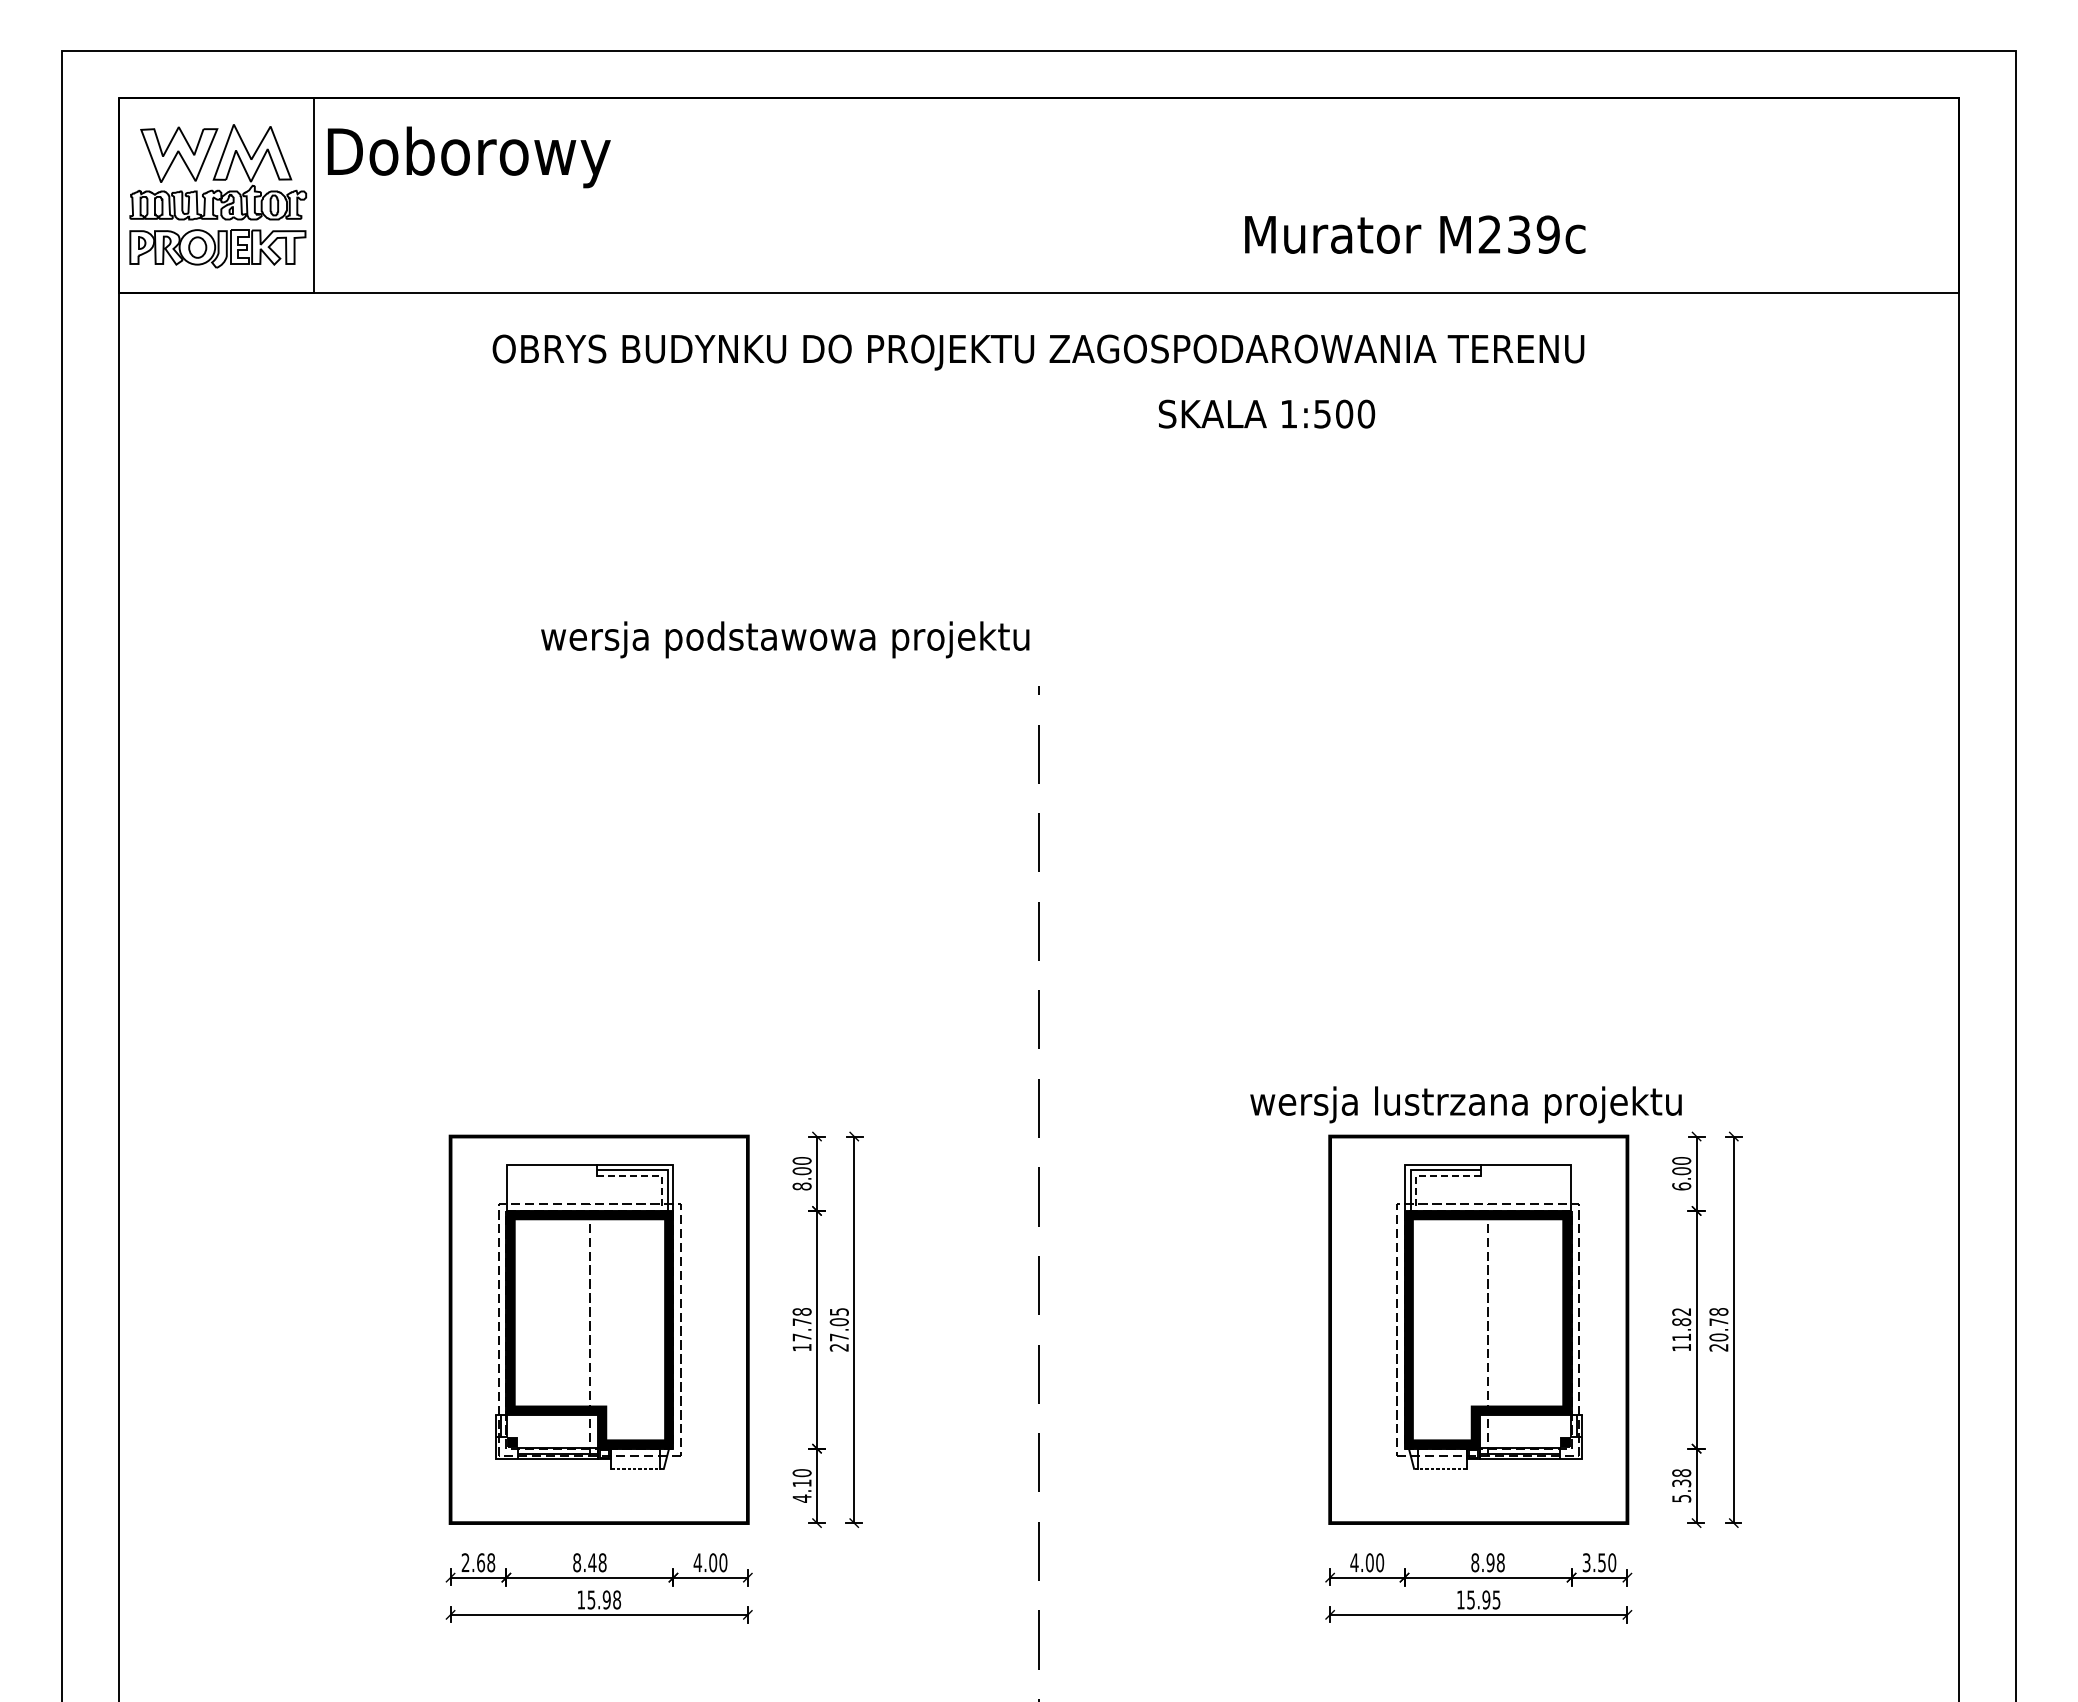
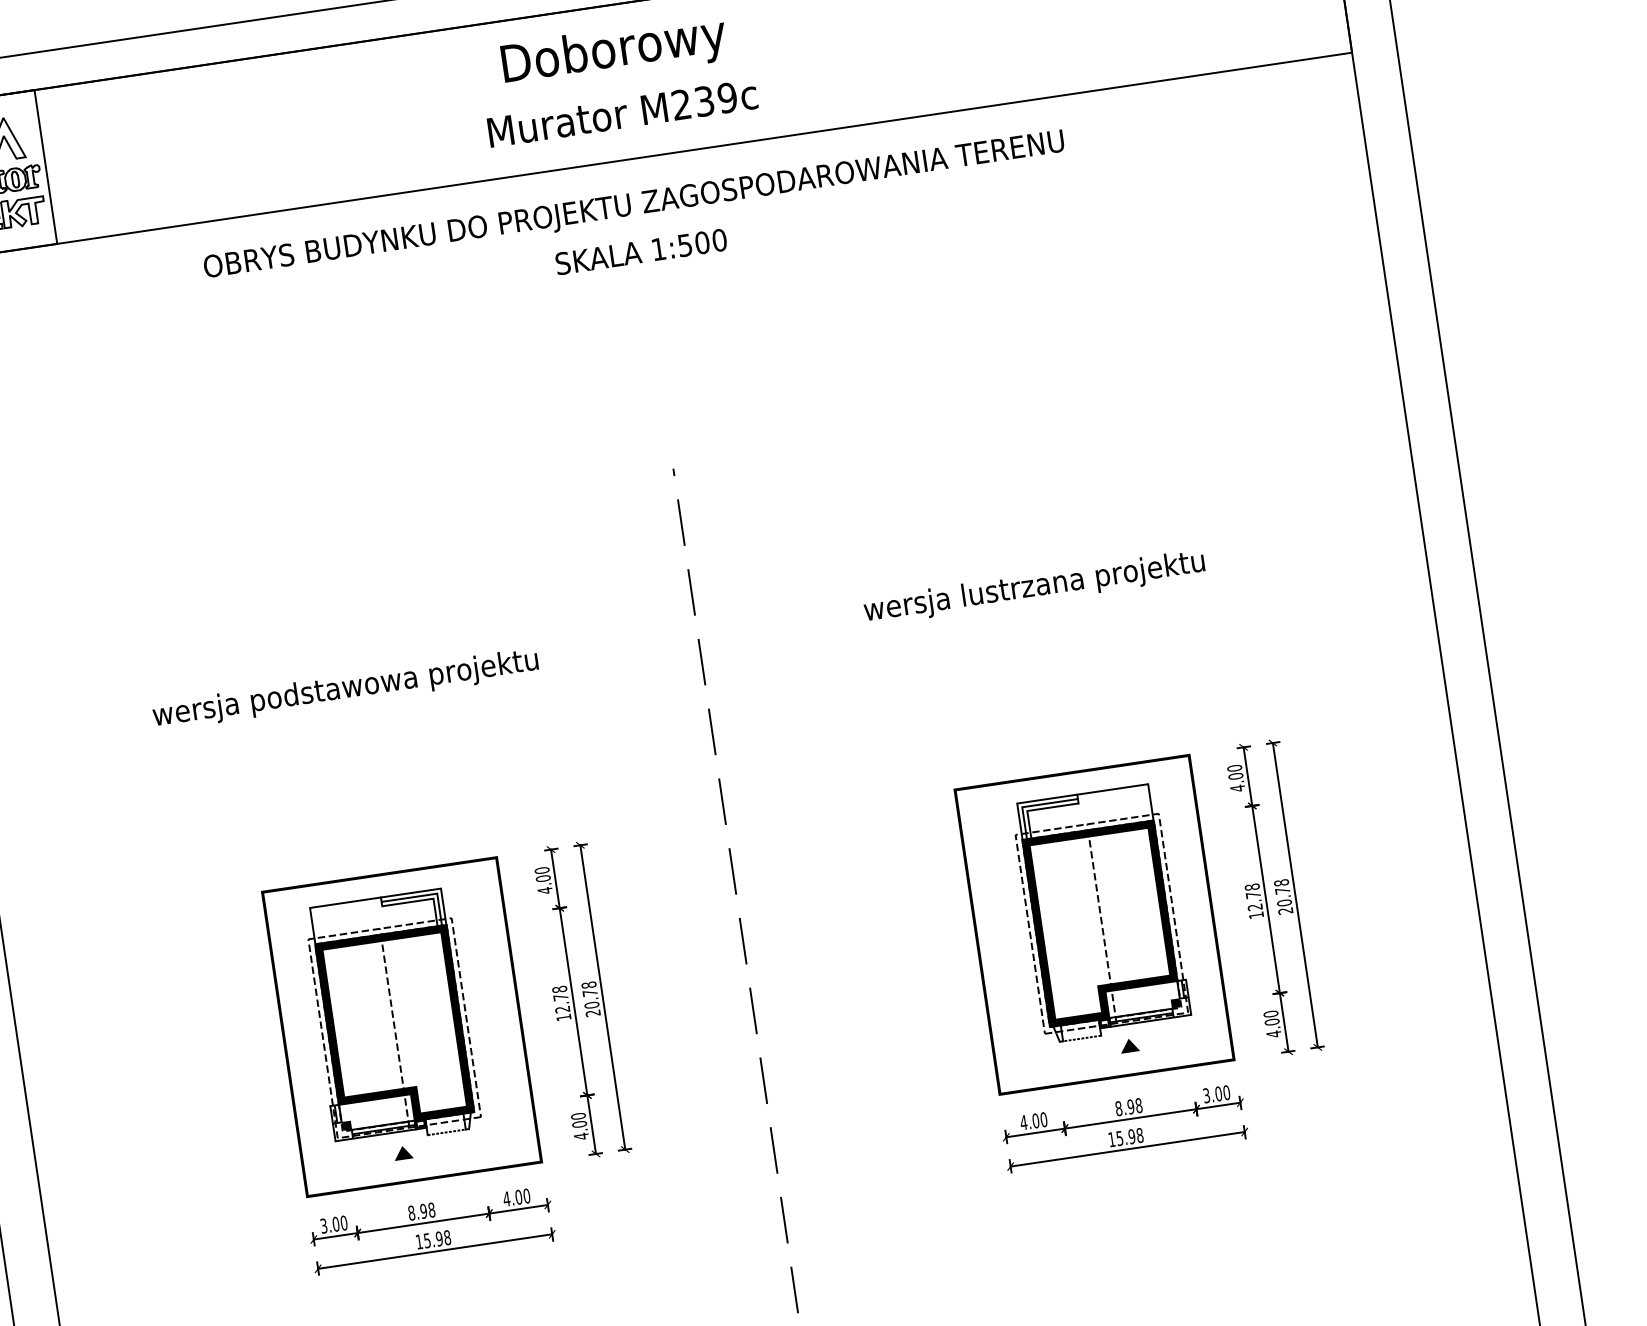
text: (469, 157) -> (614, 52), moved
text: (1415, 234) -> (622, 113), moved
text: (1266, 413) -> (640, 251), moved
text: (785, 639) -> (345, 689), moved
text: (1465, 1104) -> (1034, 587), moved
line: (646, 1175) -> (421, 900), dashed -> solid
line: (1431, 1175) -> (1039, 808), dashed -> solid
text: (801, 1186) -> (544, 890), 8.00 -> 4.00
text: (1681, 1186) -> (1237, 788), 6.00 -> 4.00
text: (838, 1324) -> (589, 995), 27.05 -> 20.78
text: (1681, 1324) -> (1253, 897), 11.82 -> 12.78
text: (801, 1337) -> (562, 1009), 17.78 -> 12.78
text: (801, 1483) -> (579, 1124), 4.10 -> 4.00
fill: (577, 1485) -> (403, 1152), added
fill: (1500, 1485) -> (1129, 1044), added
text: (1681, 1485) -> (1272, 1023), 5.38 -> 4.00
text: (478, 1562) -> (334, 1224), 2.68 -> 3.00
text: (592, 1562) -> (423, 1211), 8.48 -> 8.98
text: (1602, 1562) -> (1219, 1093), 3.50 -> 3.00
text: (1496, 1599) -> (1139, 1135), 15.95 -> 15.98

